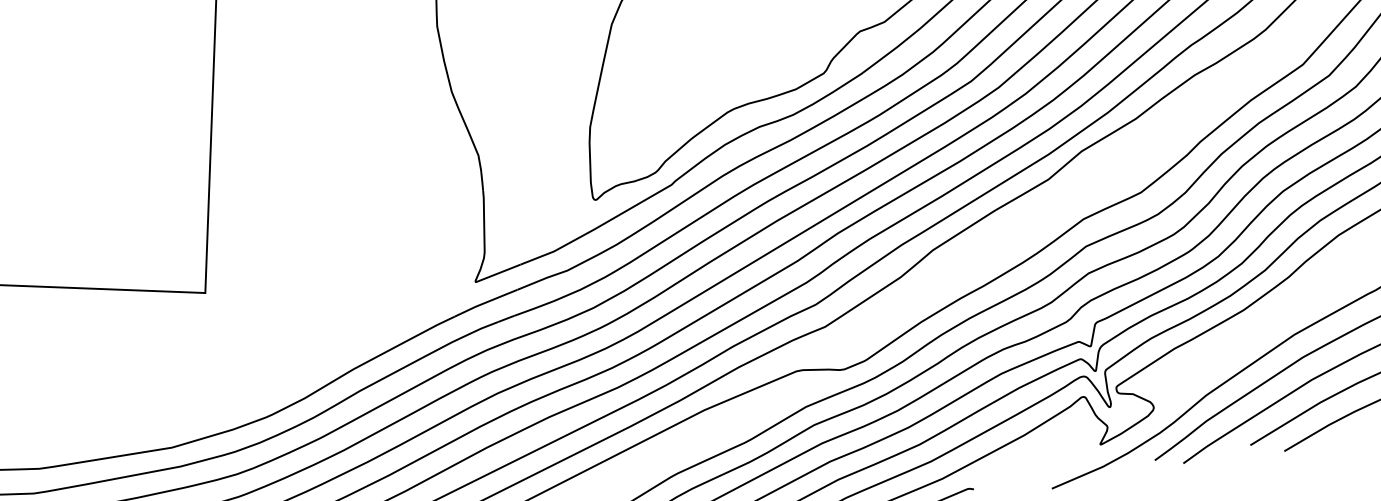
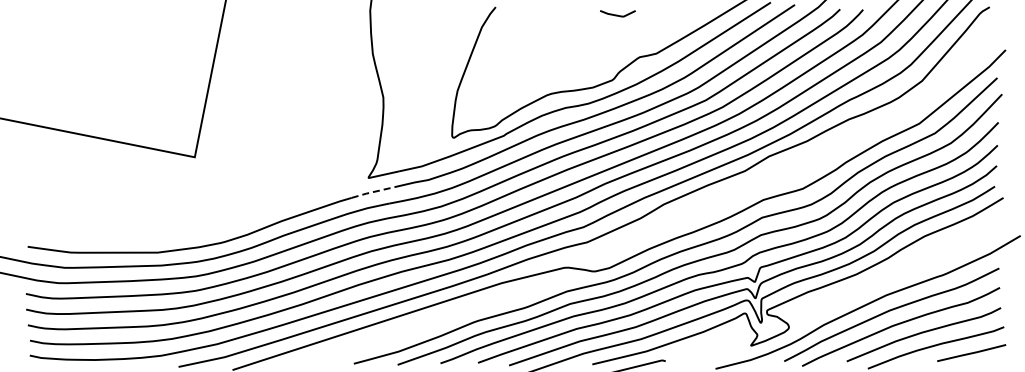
line: (485, 303) -> (372, 192), solid -> dashed

